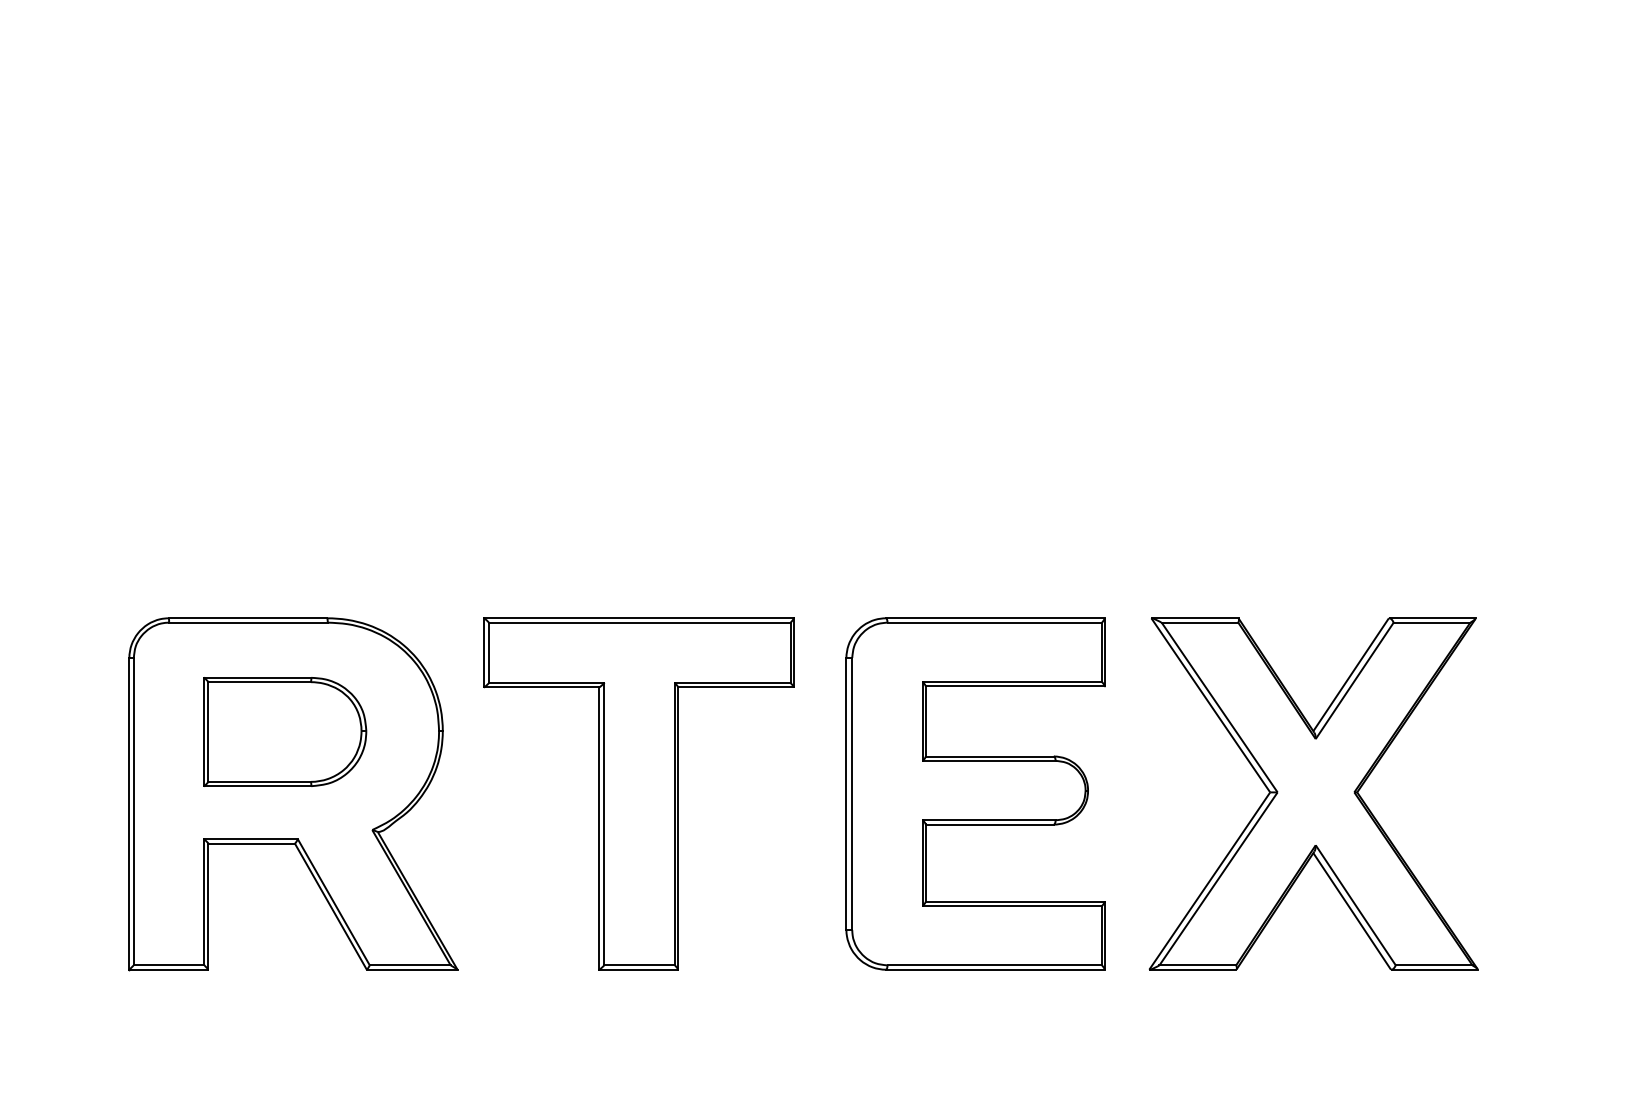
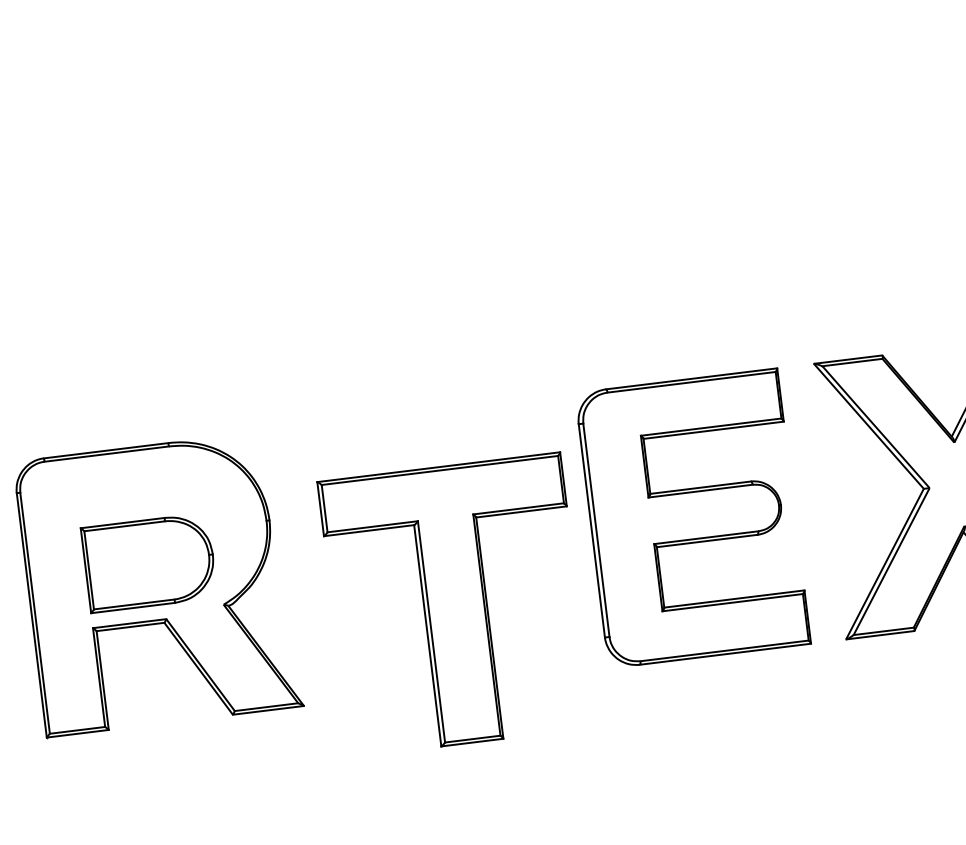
part: (285, 731) -> (149, 562), moved
part: (638, 793) -> (455, 604), moved

